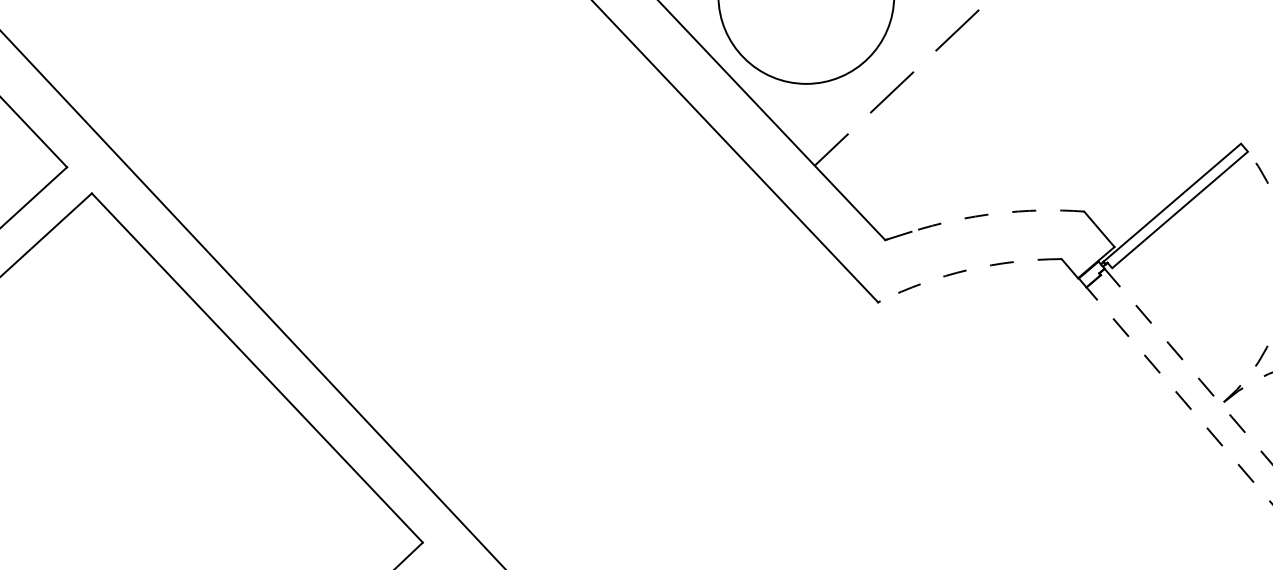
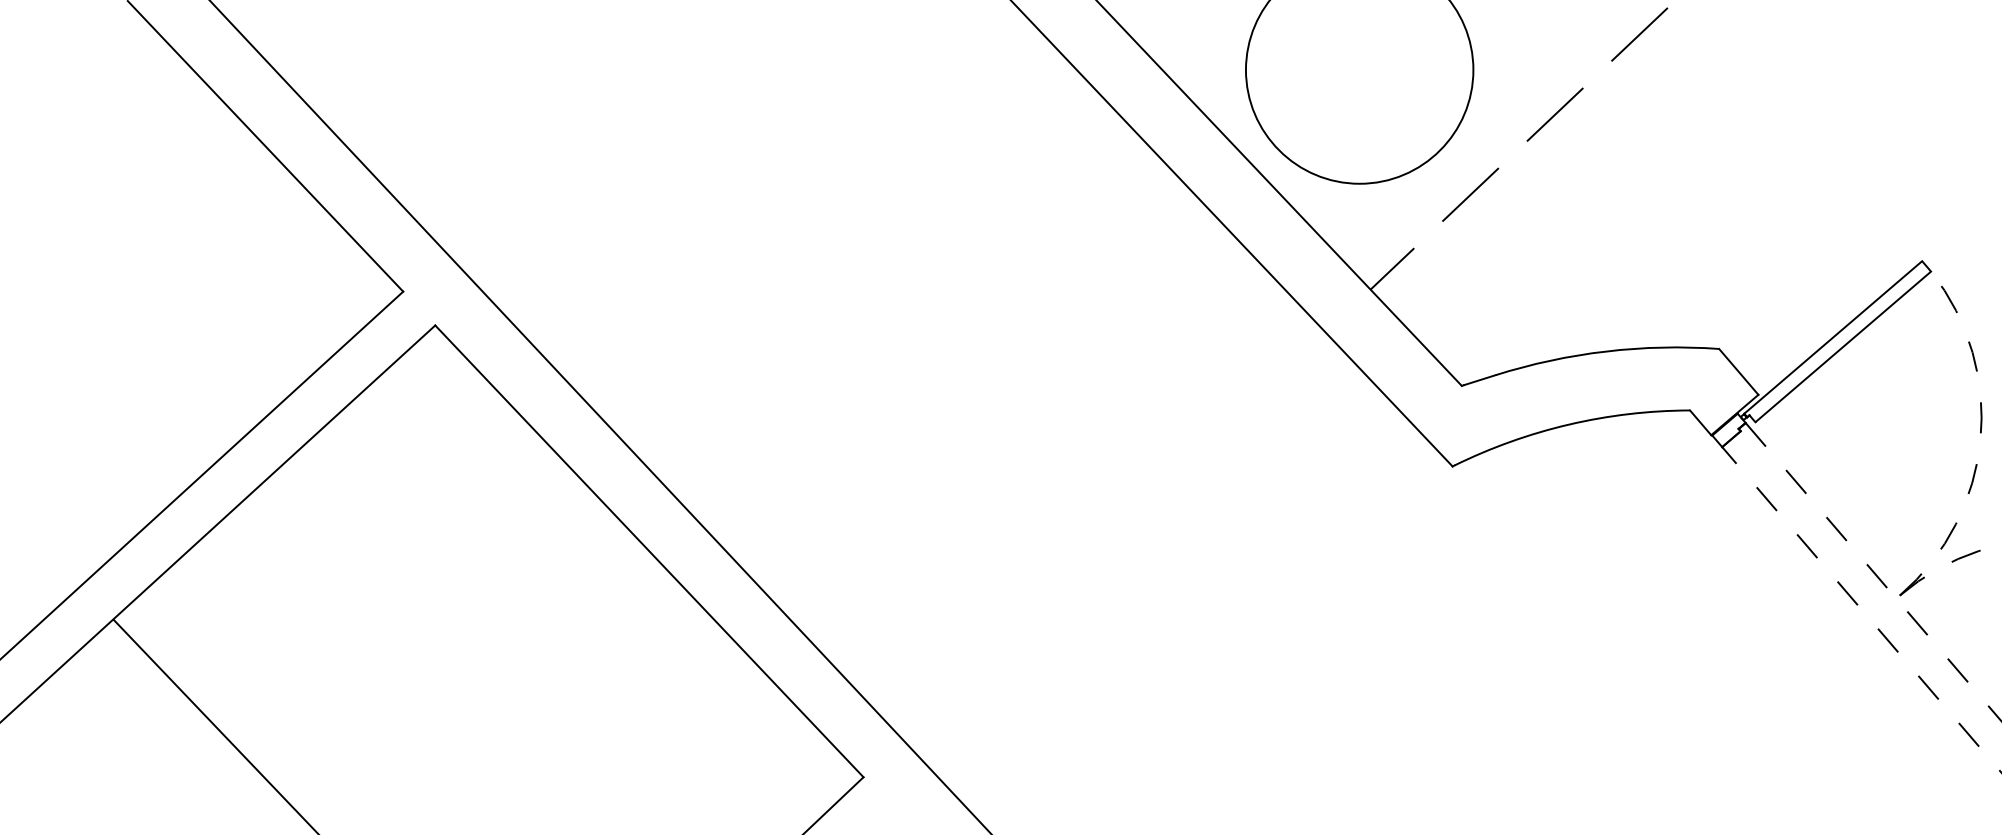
arc: (997, 213) -> (1606, 351), dashed -> solid
arc: (968, 269) -> (1569, 424), dashed -> solid

